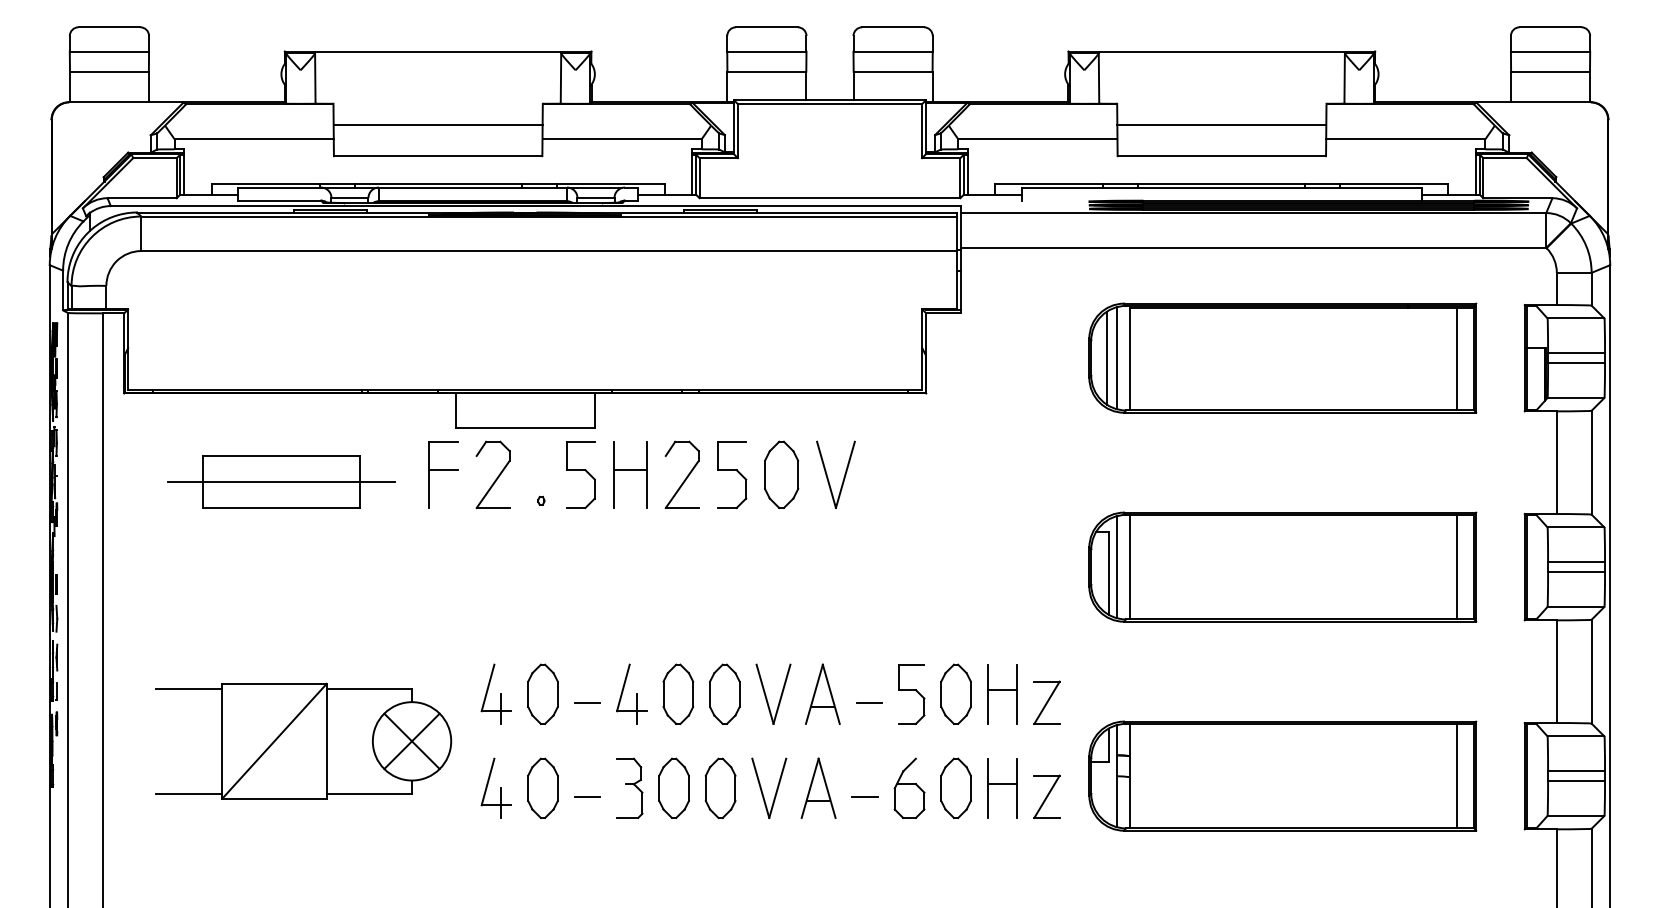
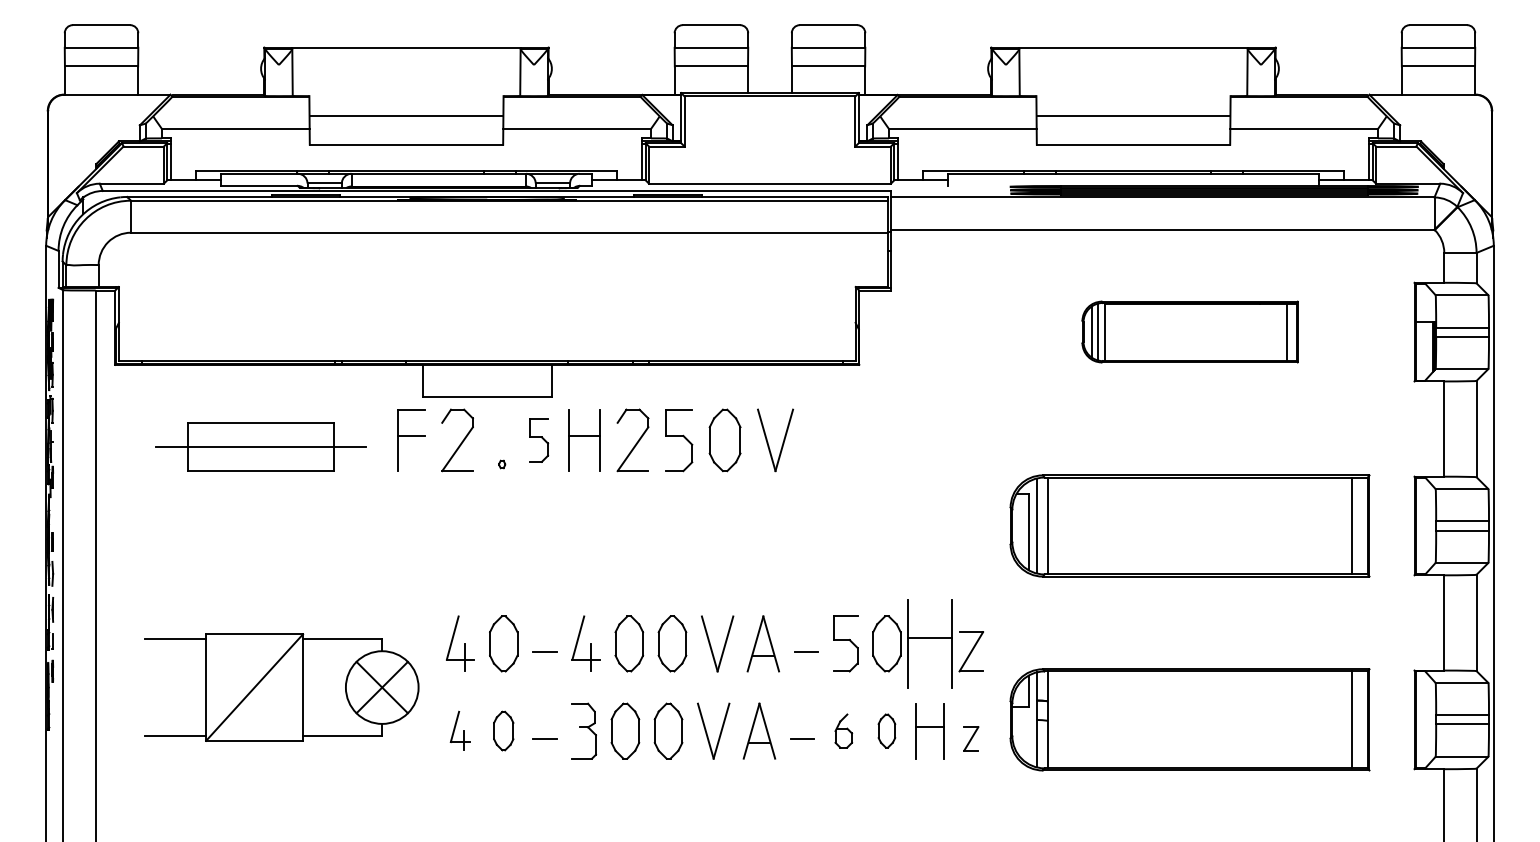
part: (1282, 357) -> (1189, 331), size x0.6
part: (580, 474) -> (538, 440), size x0.7
part: (1002, 694) -> (930, 644), size x1.6
part: (495, 787) -> (459, 730), size x0.7
part: (542, 787) -> (503, 730), size x0.7
part: (909, 787) -> (843, 730), size x0.6
part: (955, 787) -> (886, 730), size x0.6
part: (1046, 796) -> (970, 738), size x0.6

